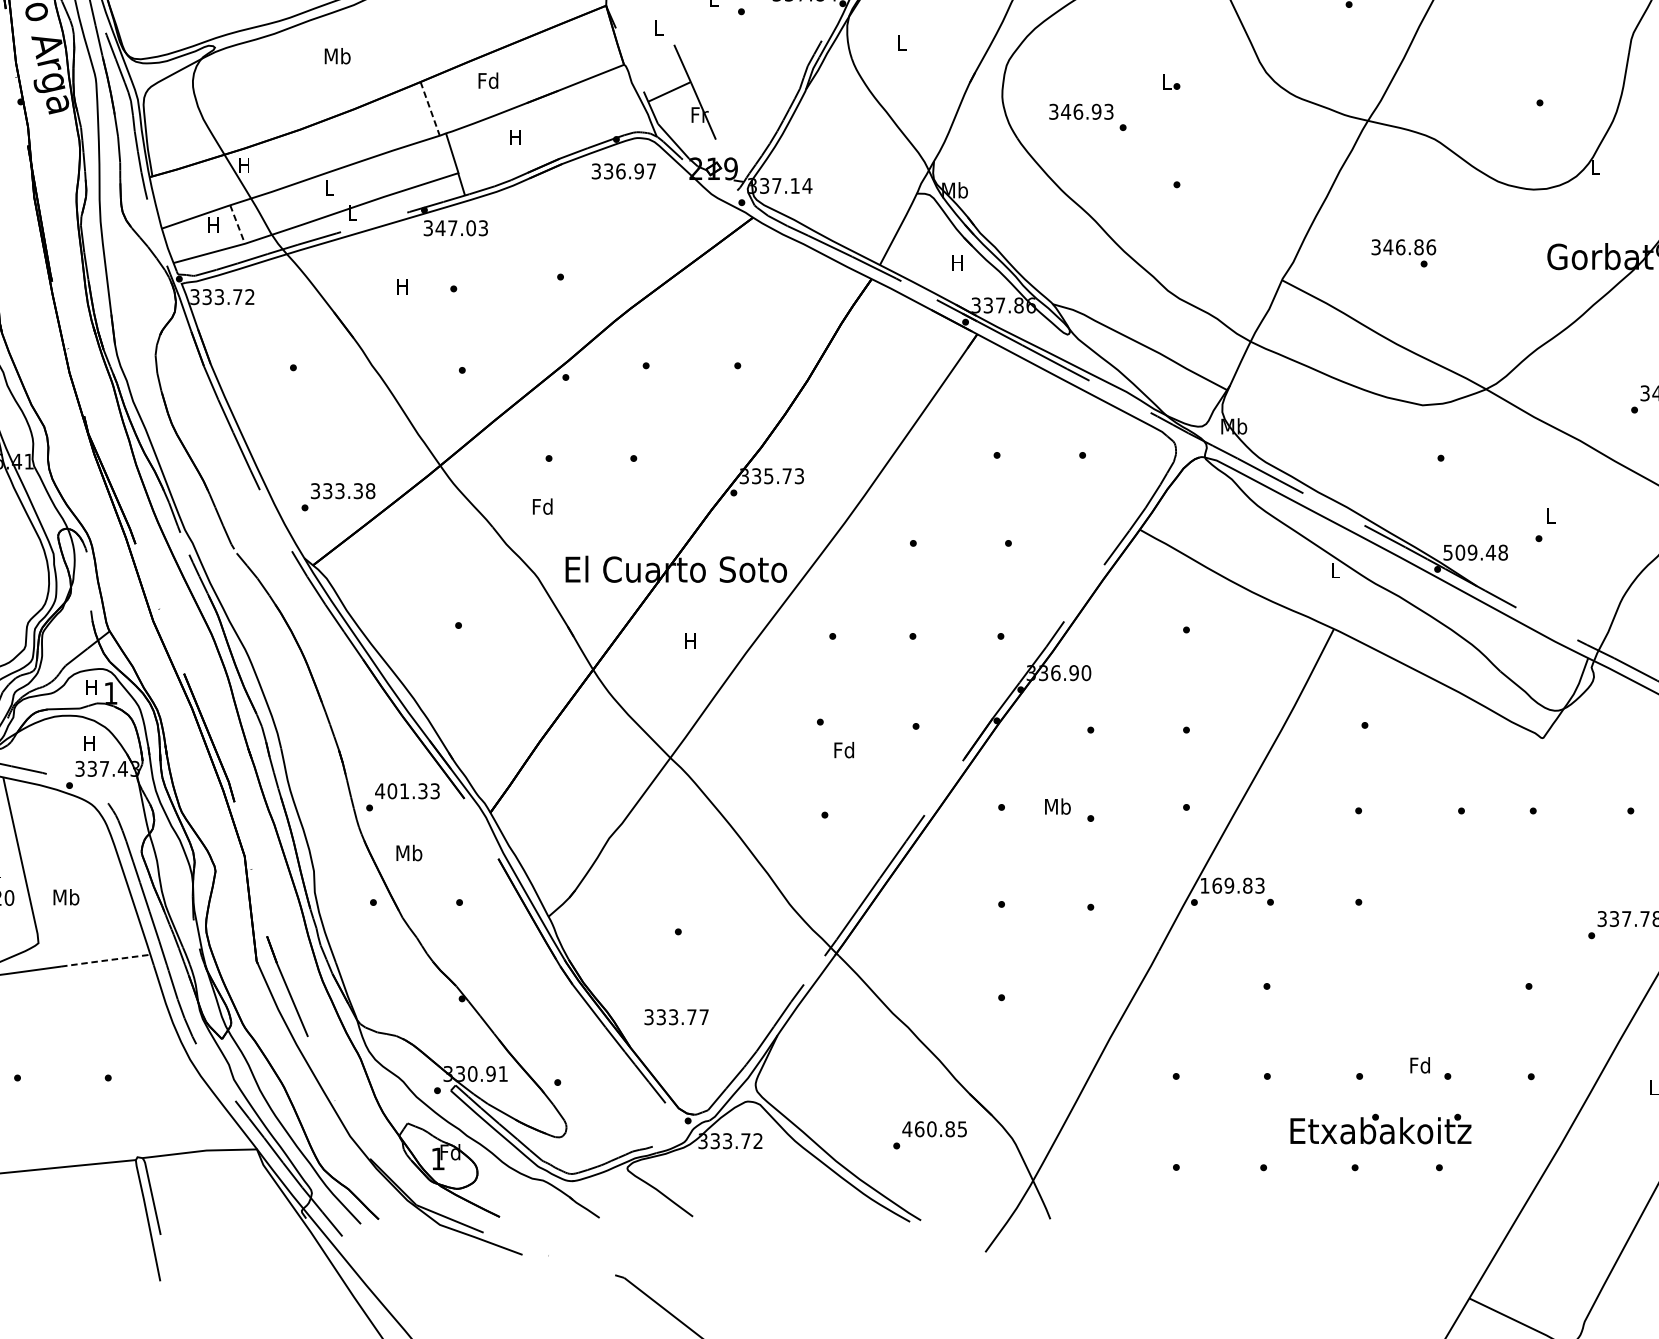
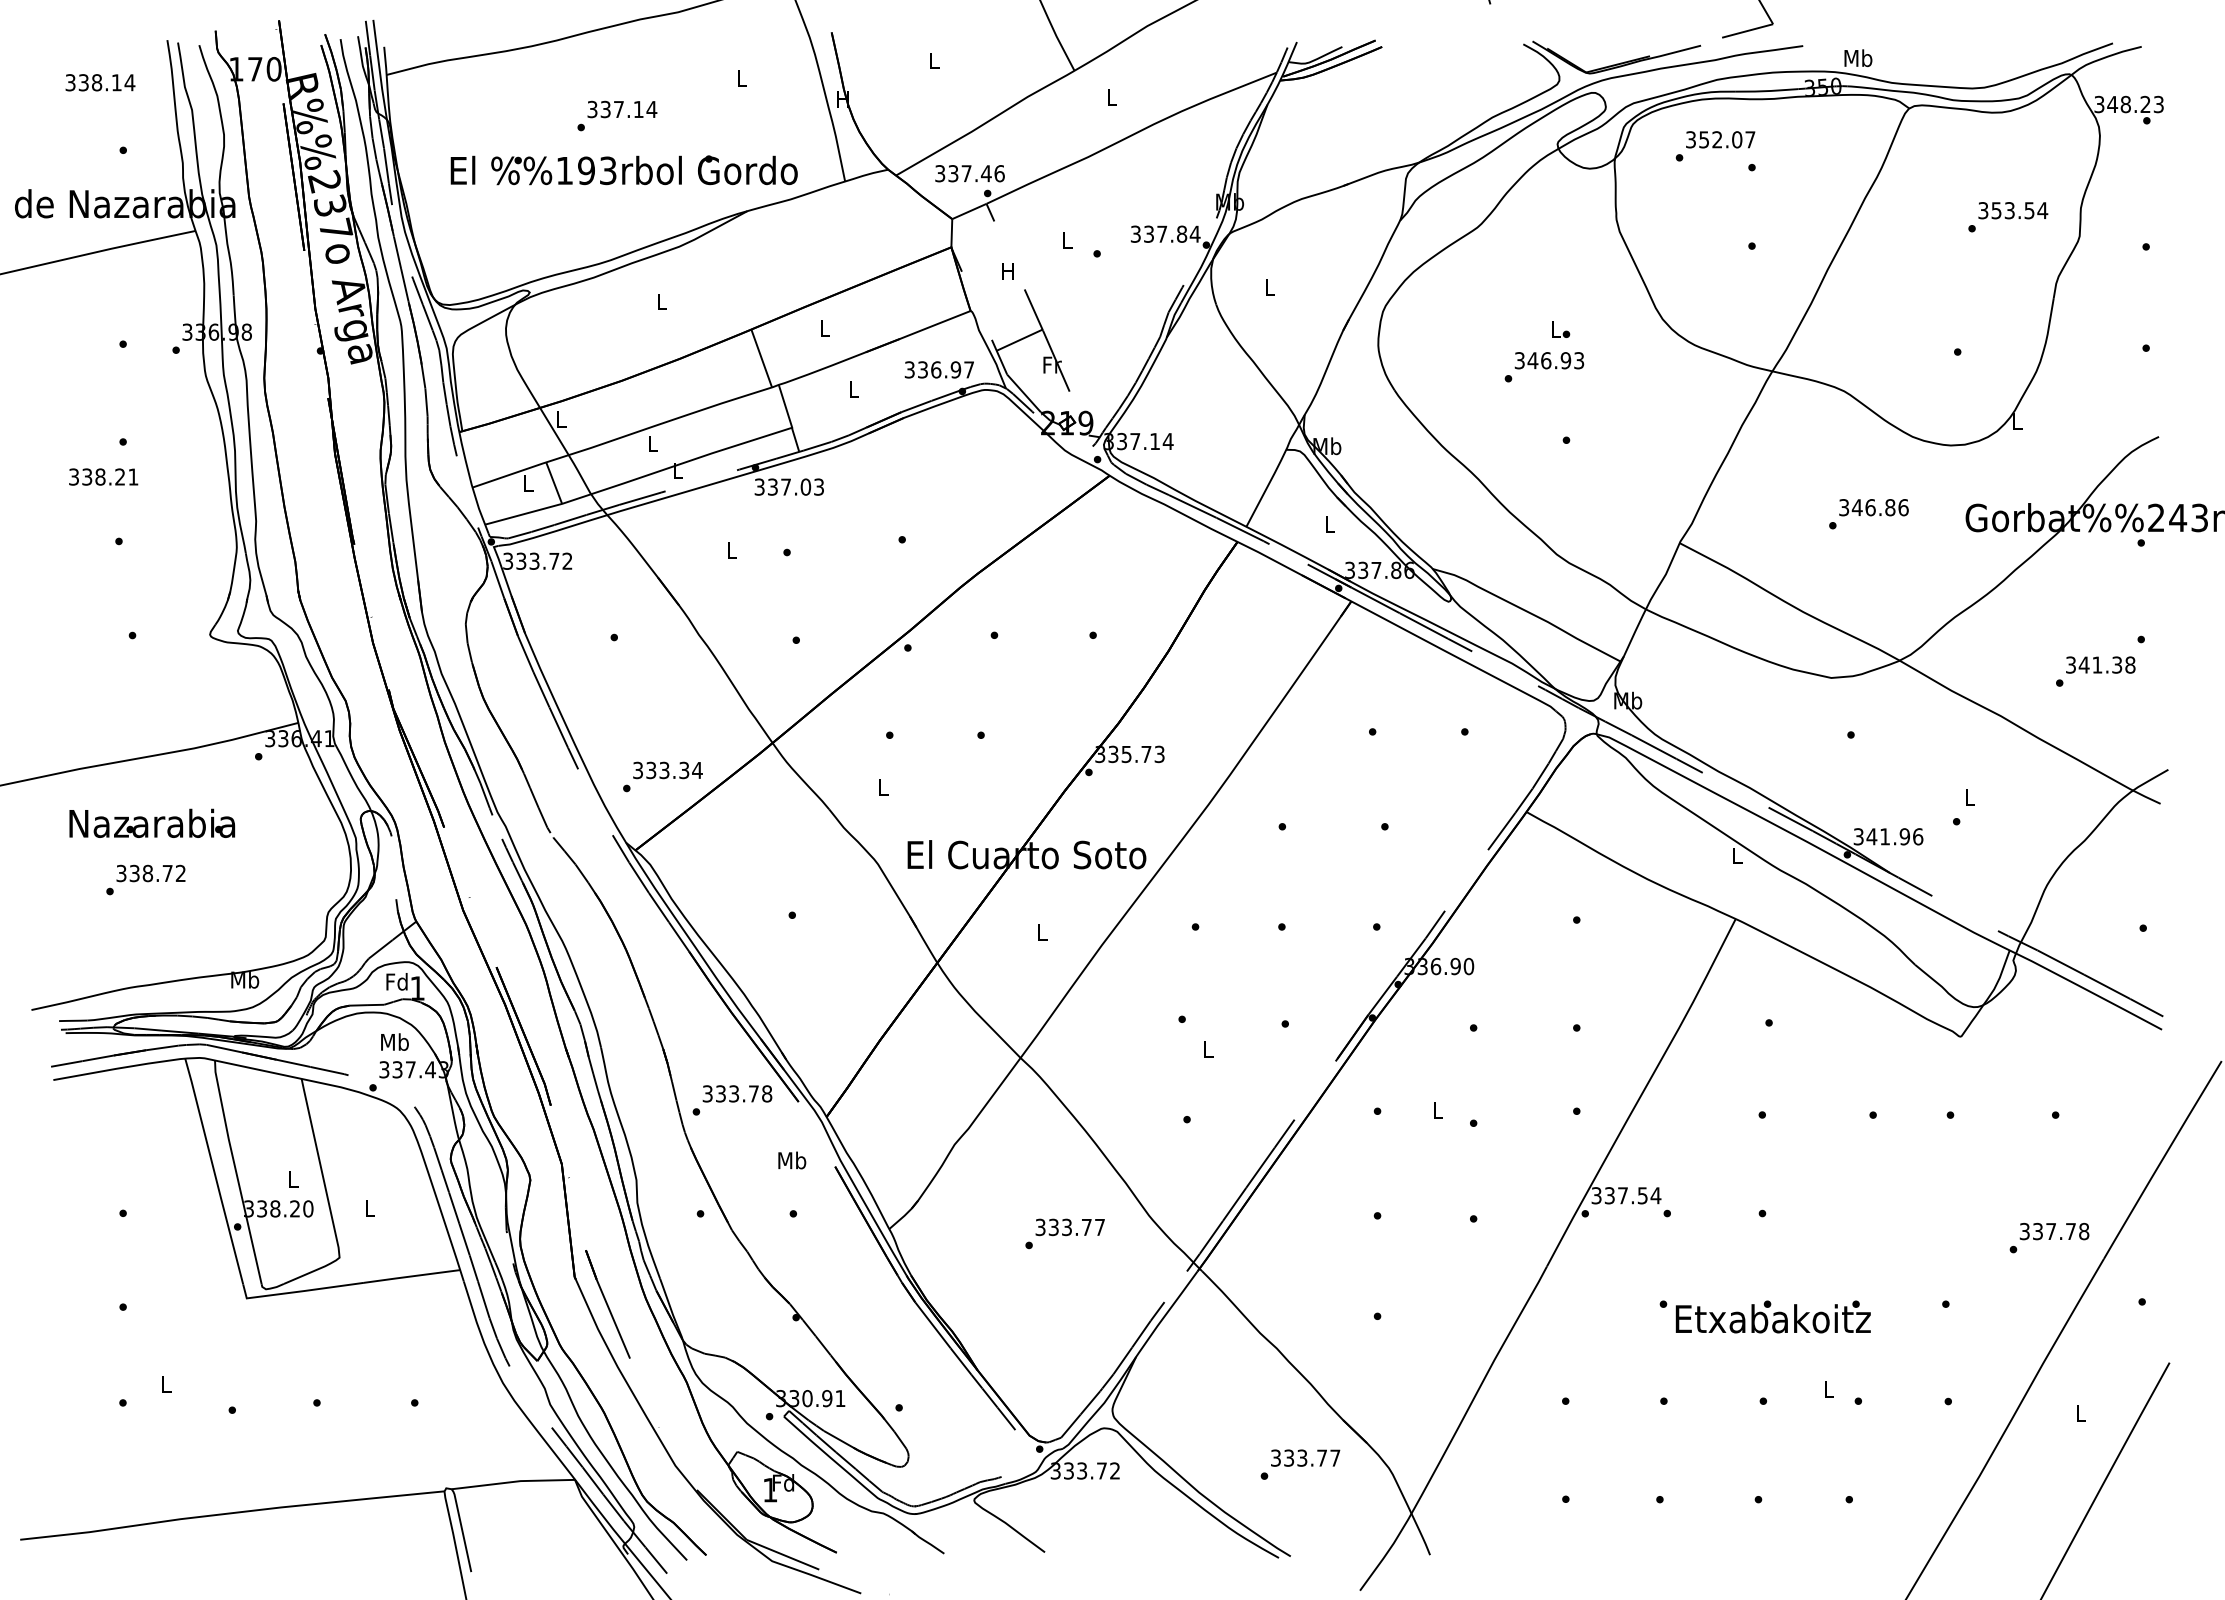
text: (658, 28) -> (1007, 271), L -> H
text: (337, 56) -> (661, 301), Mb -> L
text: (487, 80) -> (823, 327), Fd -> L
line: (430, 108) -> (761, 358), dashed -> solid
text: (1081, 111) -> (1549, 360), moved
text: (515, 137) -> (853, 389), H -> L
text: (243, 165) -> (560, 419), H -> L
text: (623, 171) -> (938, 369), moved
text: (212, 224) -> (527, 483), H -> L
line: (237, 224) -> (554, 483), dashed -> solid
text: (440, 227) -> (772, 486), 347.03 -> 337.03
text: (1403, 247) -> (1873, 507), moved
text: (957, 262) -> (1329, 524), H -> L
text: (402, 287) -> (731, 550), H -> L
text: (370, 491) -> (697, 770), 333.38 -> 333.34
text: (542, 506) -> (882, 786), Fd -> L
text: (1475, 552) -> (1888, 836), 509.48 -> 341.96
text: (689, 641) -> (1041, 932), H -> L
text: (91, 686) -> (396, 981), H -> Fd
text: (89, 742) -> (394, 1041), H -> Mb
text: (843, 750) -> (1207, 1049), Fd -> L
text: (407, 790) -> (737, 1093), 401.33 -> 333.78
text: (1058, 806) -> (1438, 1110), Mb -> L
text: (409, 853) -> (792, 1160), moved
text: (1232, 885) -> (1626, 1195), 169.83 -> 337.54
text: (66, 896) -> (369, 1207), Mb -> L
line: (105, 960) -> (411, 1276), dashed -> solid
text: (675, 1017) -> (1069, 1227), moved
text: (1420, 1065) -> (1828, 1389), Fd -> L
text: (934, 1128) -> (1305, 1457), 460.85 -> 333.77
text: (1380, 1128) -> (1772, 1316), moved

